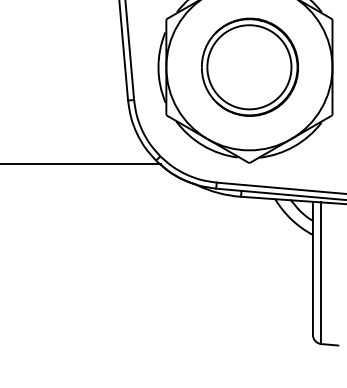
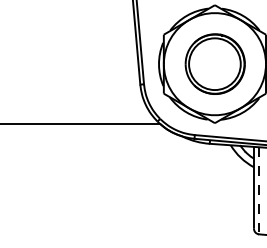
line: (321, 272) -> (259, 190), solid -> dashed

